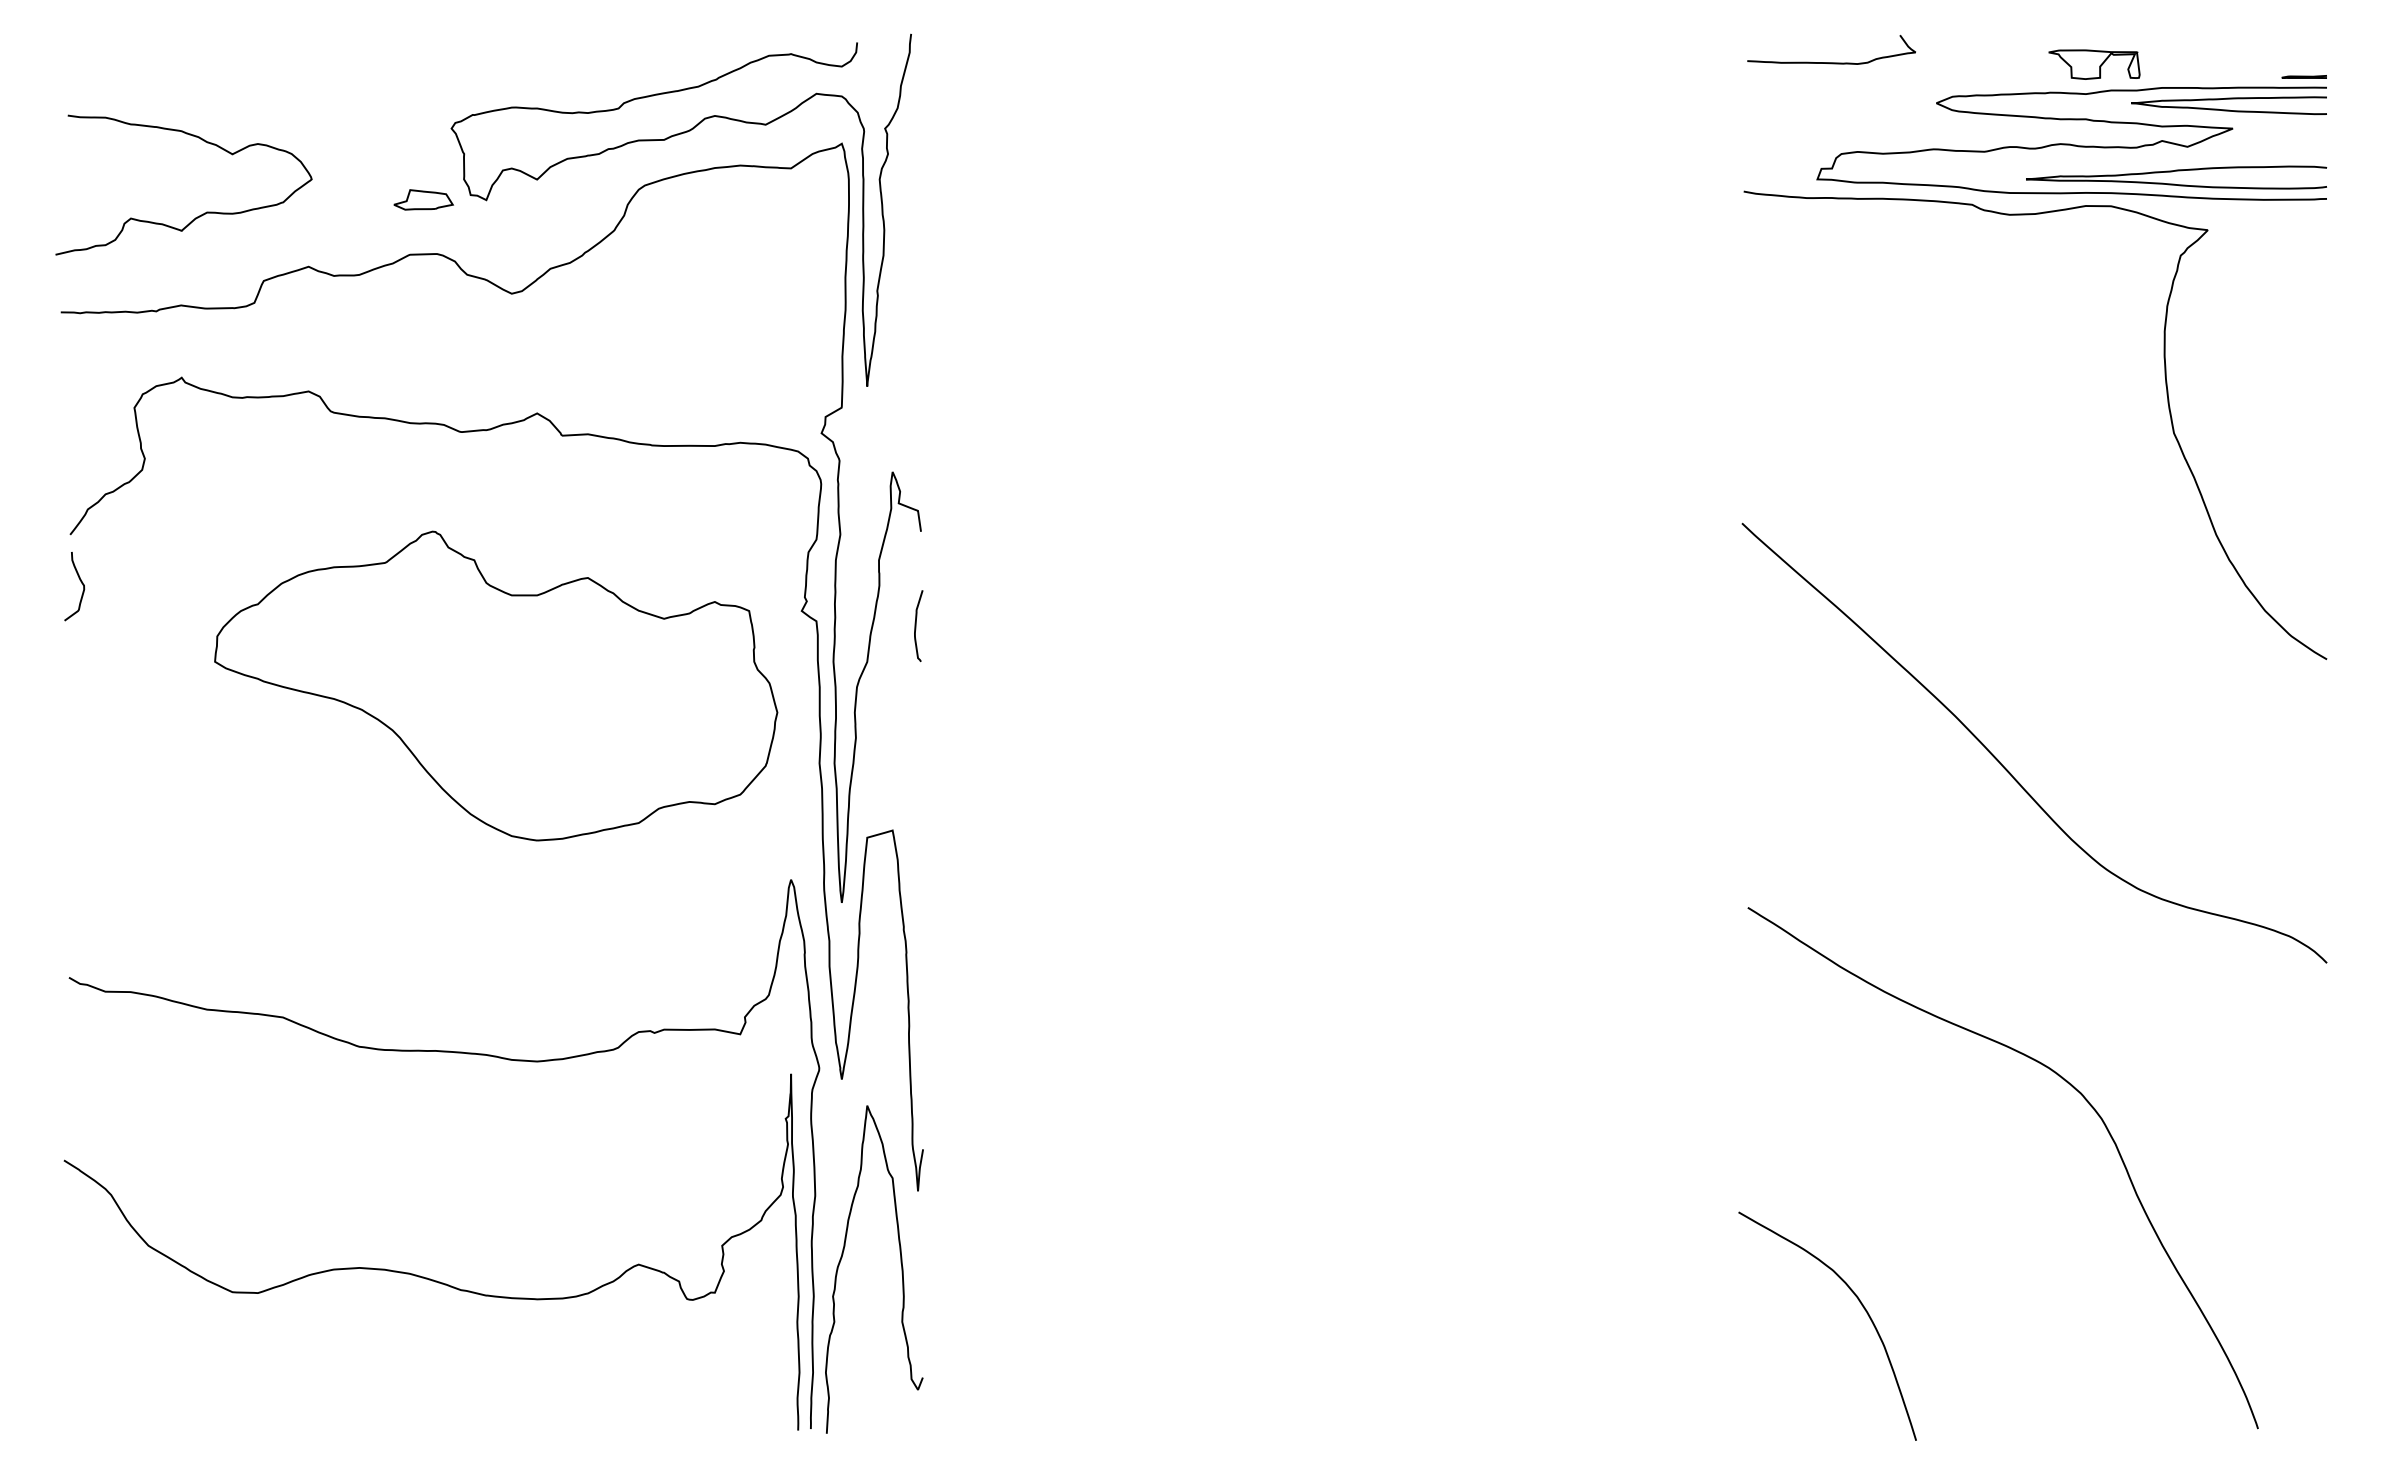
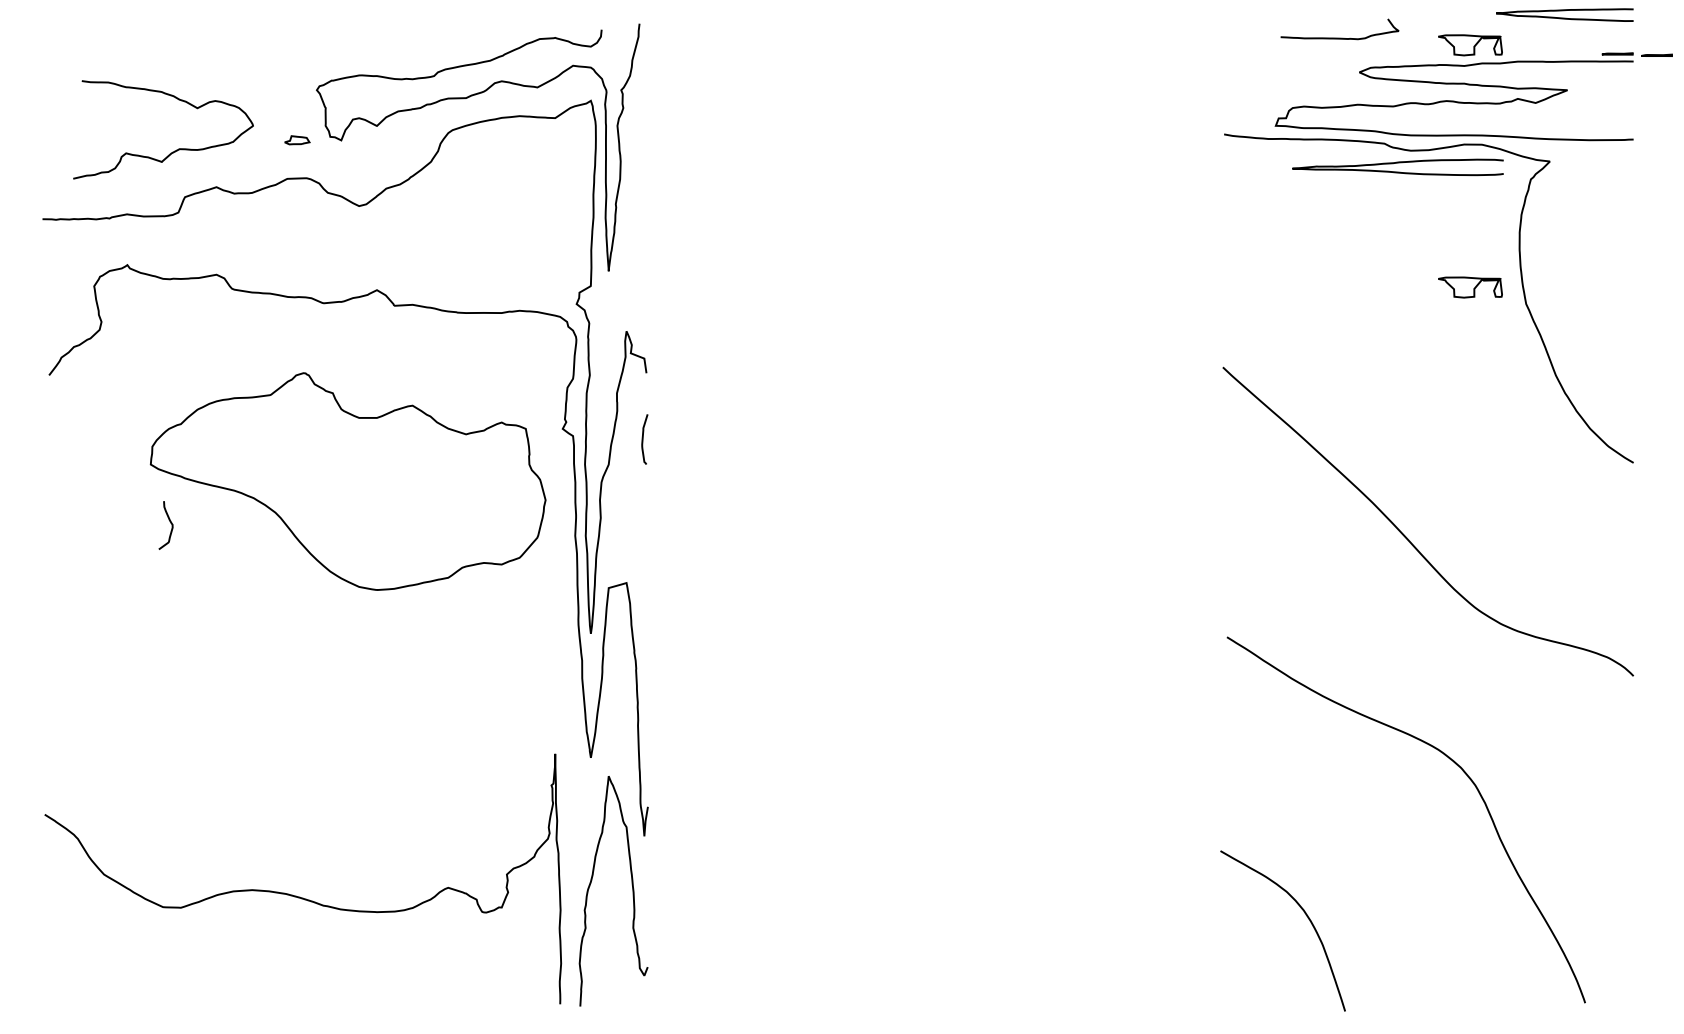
curve: (1831, 62) -> (1339, 38), moved
line: (2359, 78) -> (1656, 55), added
curve: (2228, 109) -> (1564, 17), moved
curve: (2176, 171) -> (1398, 163), moved
part: (423, 199) -> (297, 139), size x0.6
curve: (199, 215) -> (174, 151), moved
part: (2094, 409) -> (1470, 287), added
curve: (81, 583) -> (170, 523), moved
curve: (455, 1053) -> (319, 739), removed

